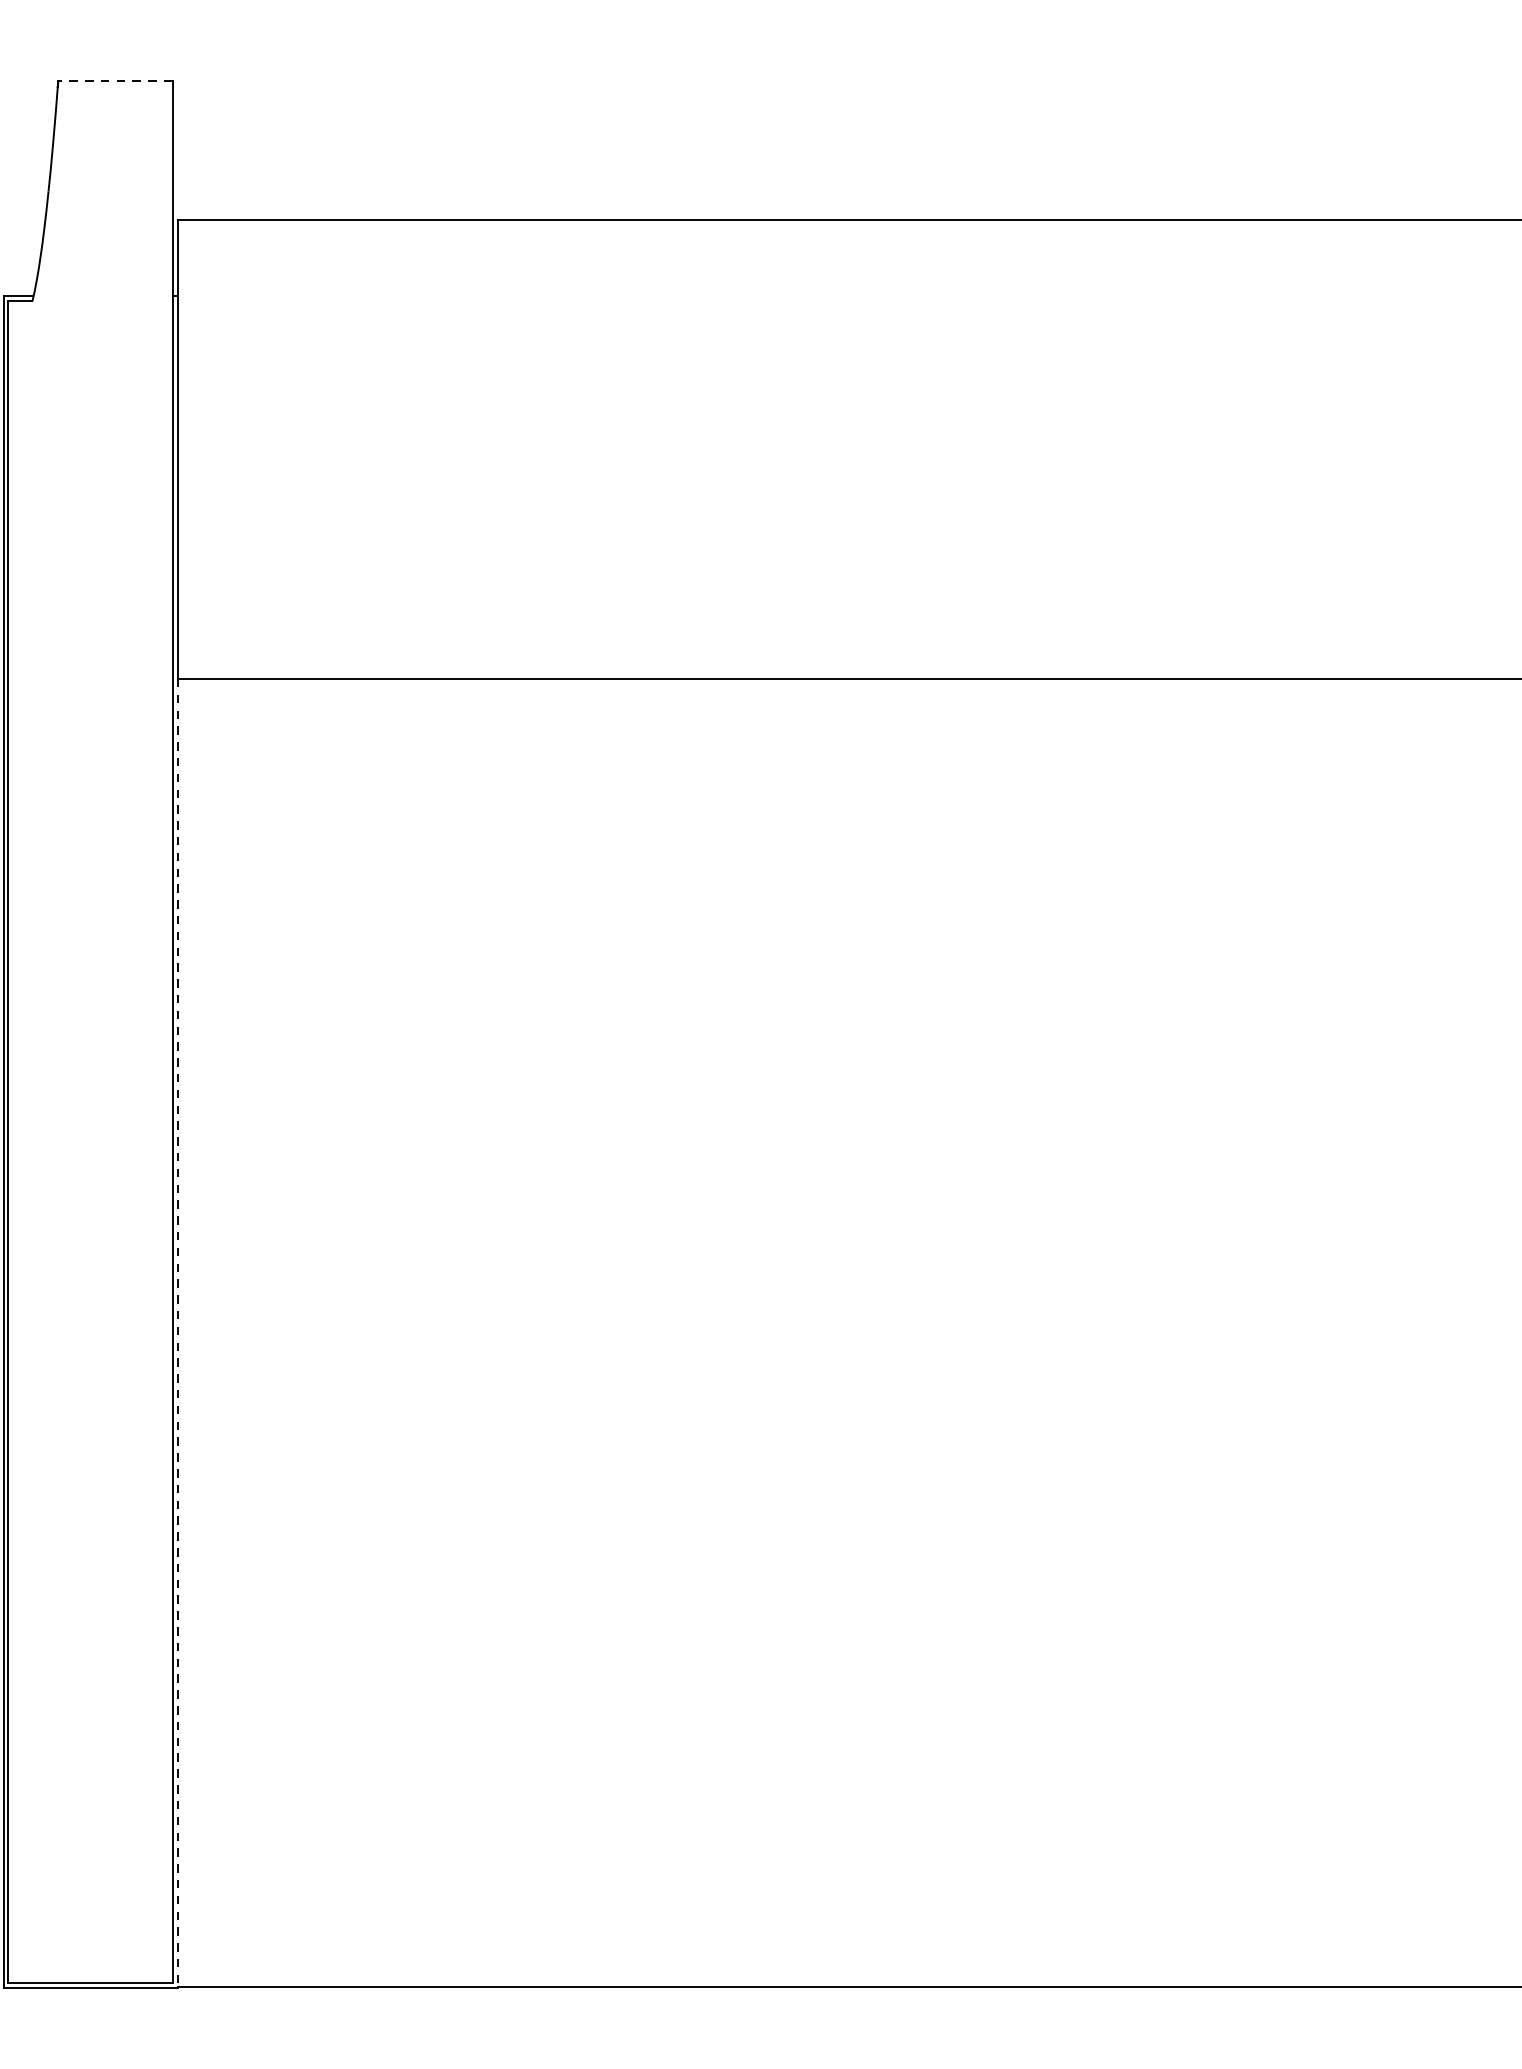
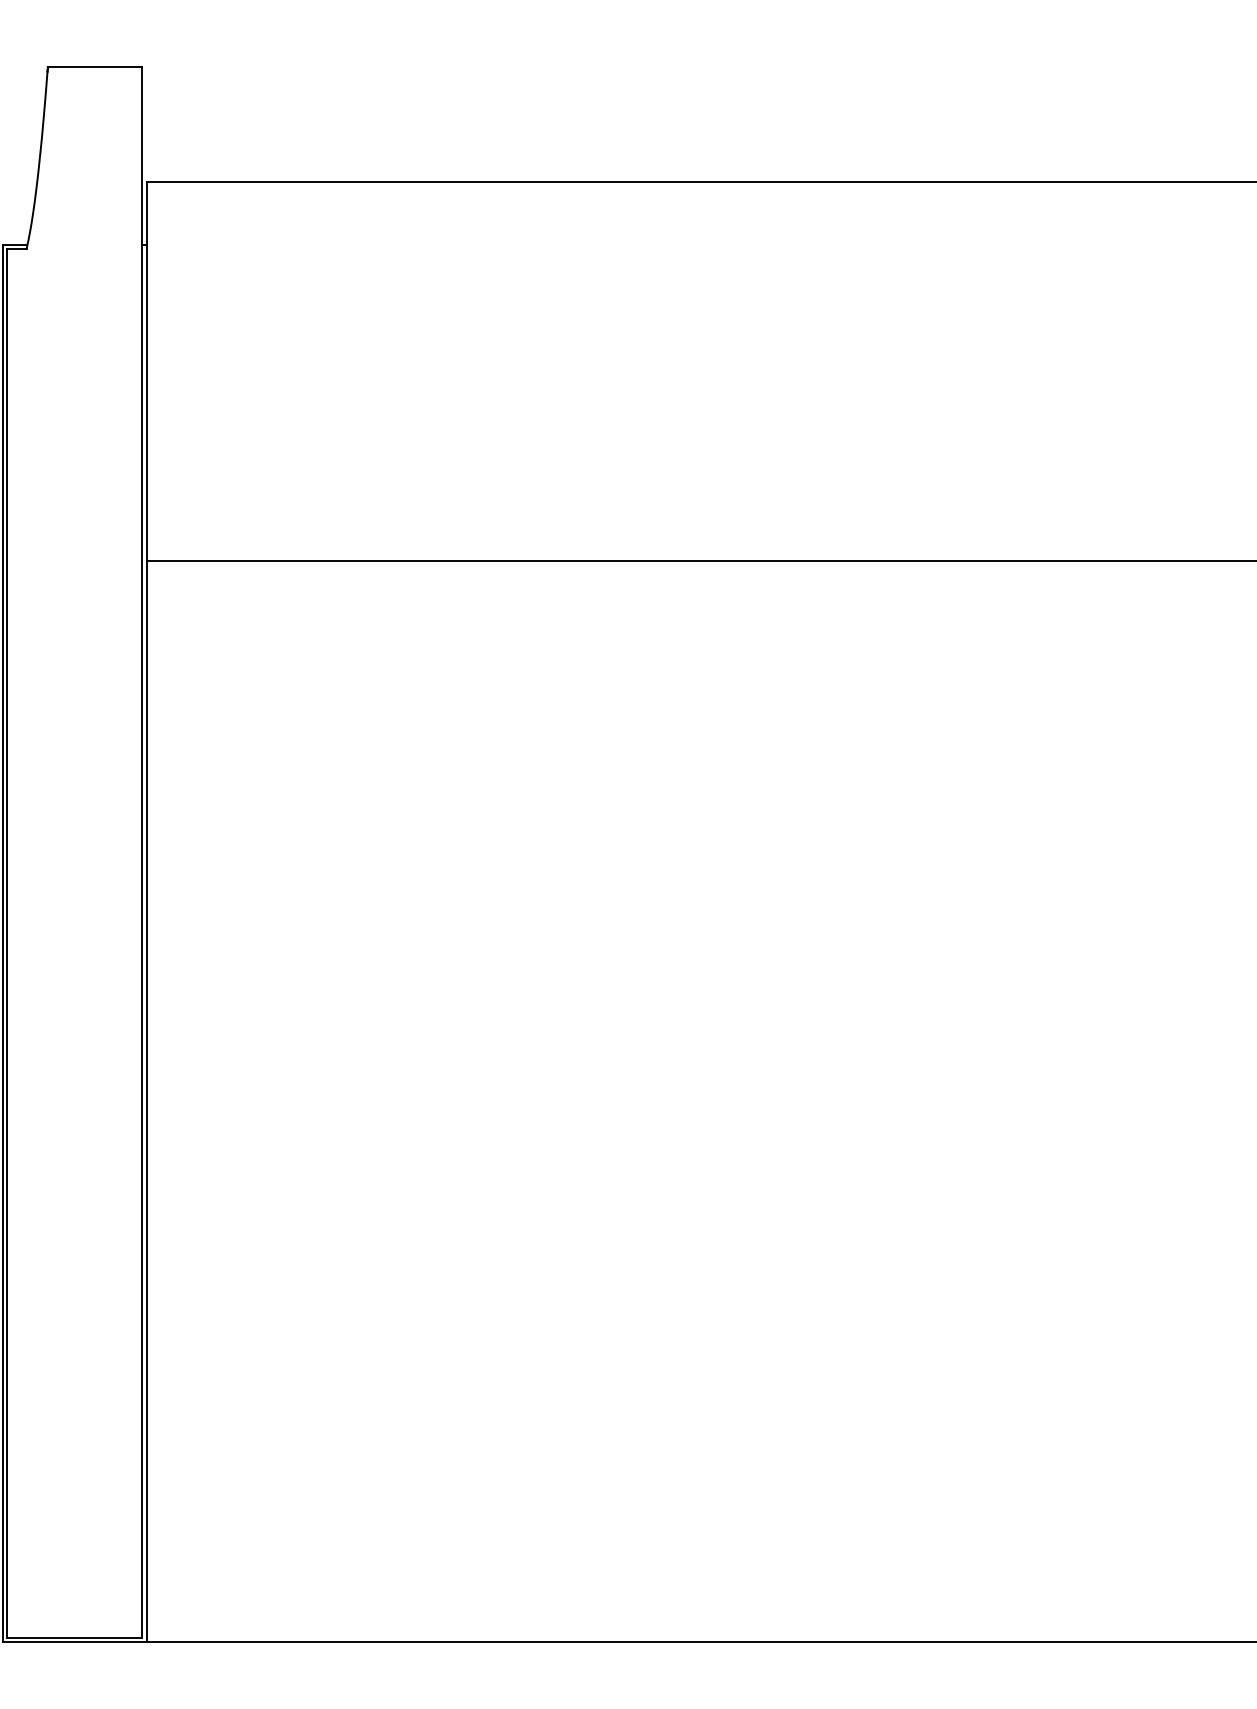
line: (114, 81) -> (94, 67), dashed -> solid
line: (177, 1333) -> (146, 1101), dashed -> solid

